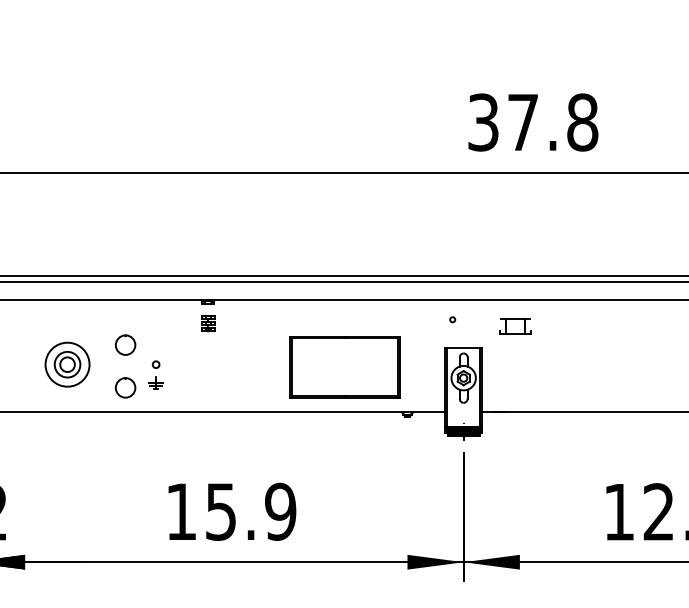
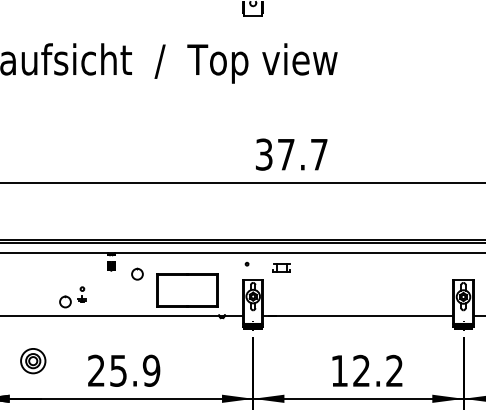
text: (581, 122) -> (318, 154), 37.8 -> 37.7
part: (125, 343) -> (137, 273), moved
part: (67, 365) -> (33, 361), moved
text: (181, 511) -> (96, 370), 15.9 -> 25.9

